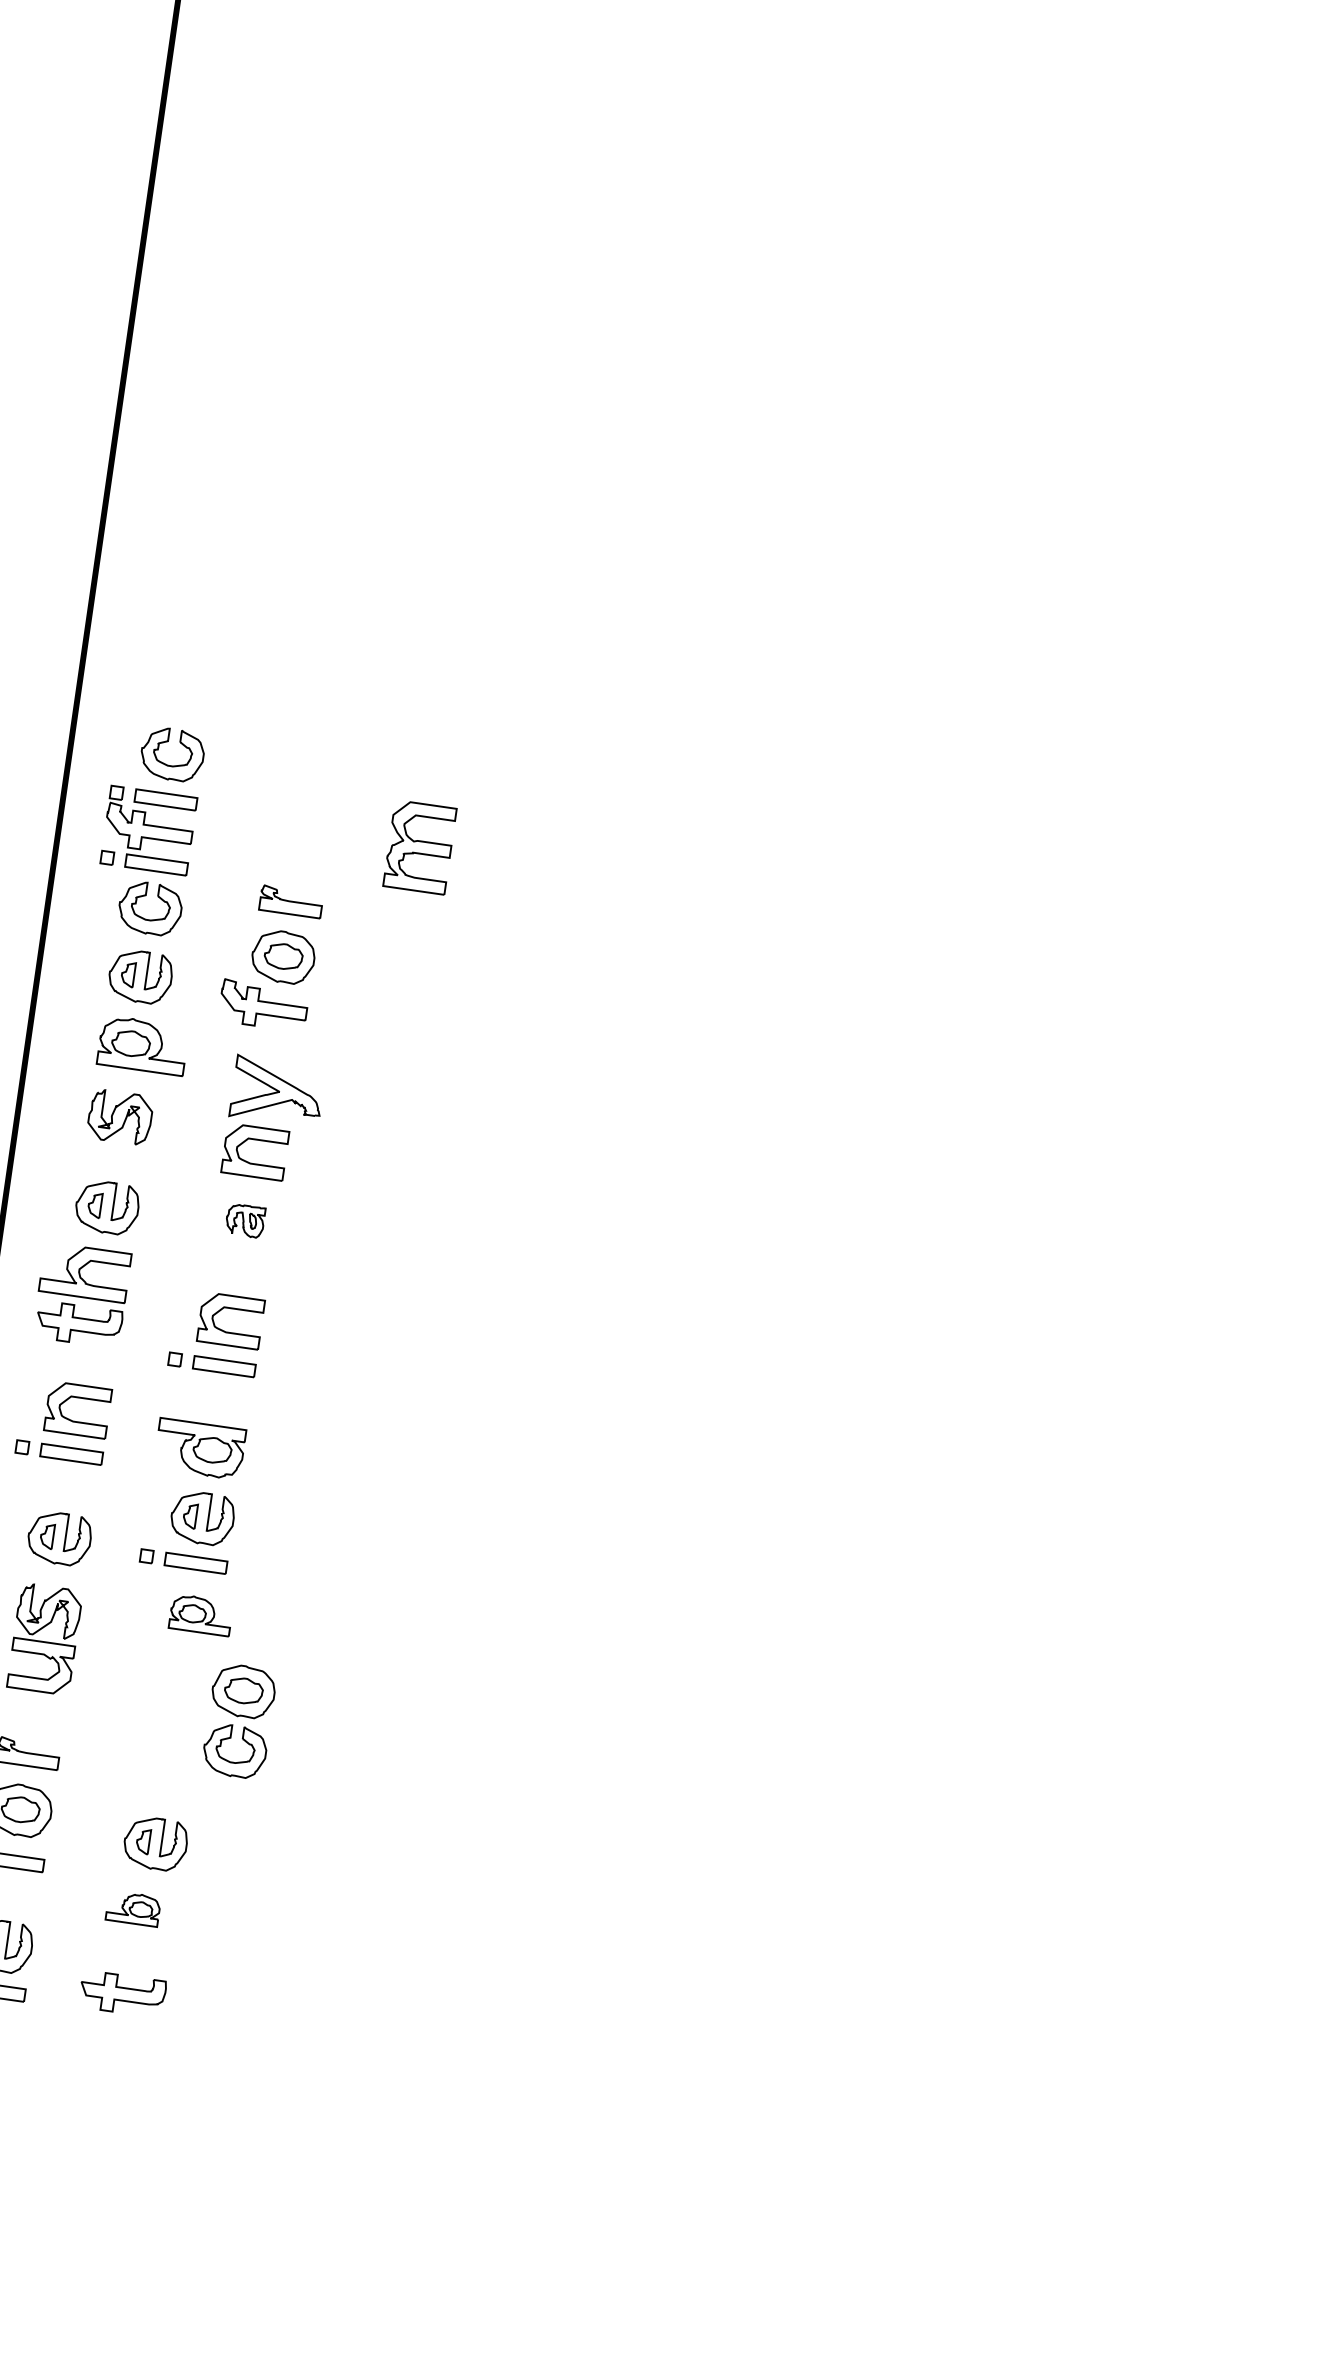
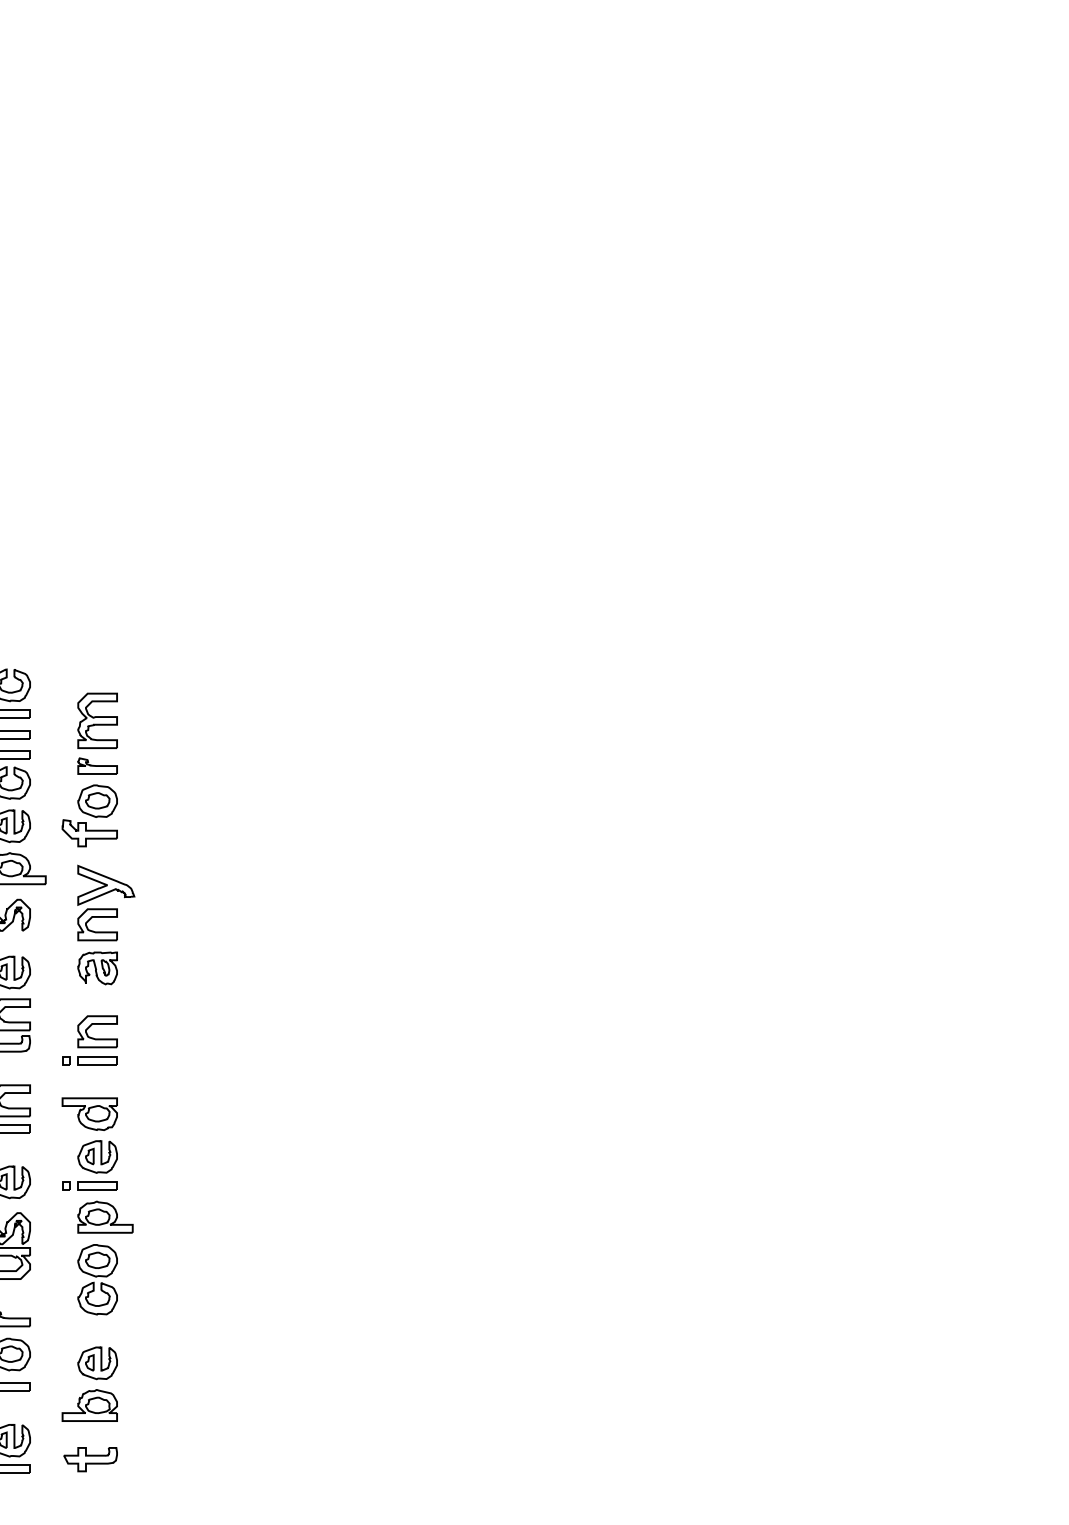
part: (419, 846) -> (97, 720), moved
part: (245, 1220) -> (97, 968), size x1.67
part: (201, 1614) -> (105, 1216), size x1.43
part: (239, 1720) -> (97, 1279), moved
part: (133, 1908) -> (89, 1405), size x1.67

